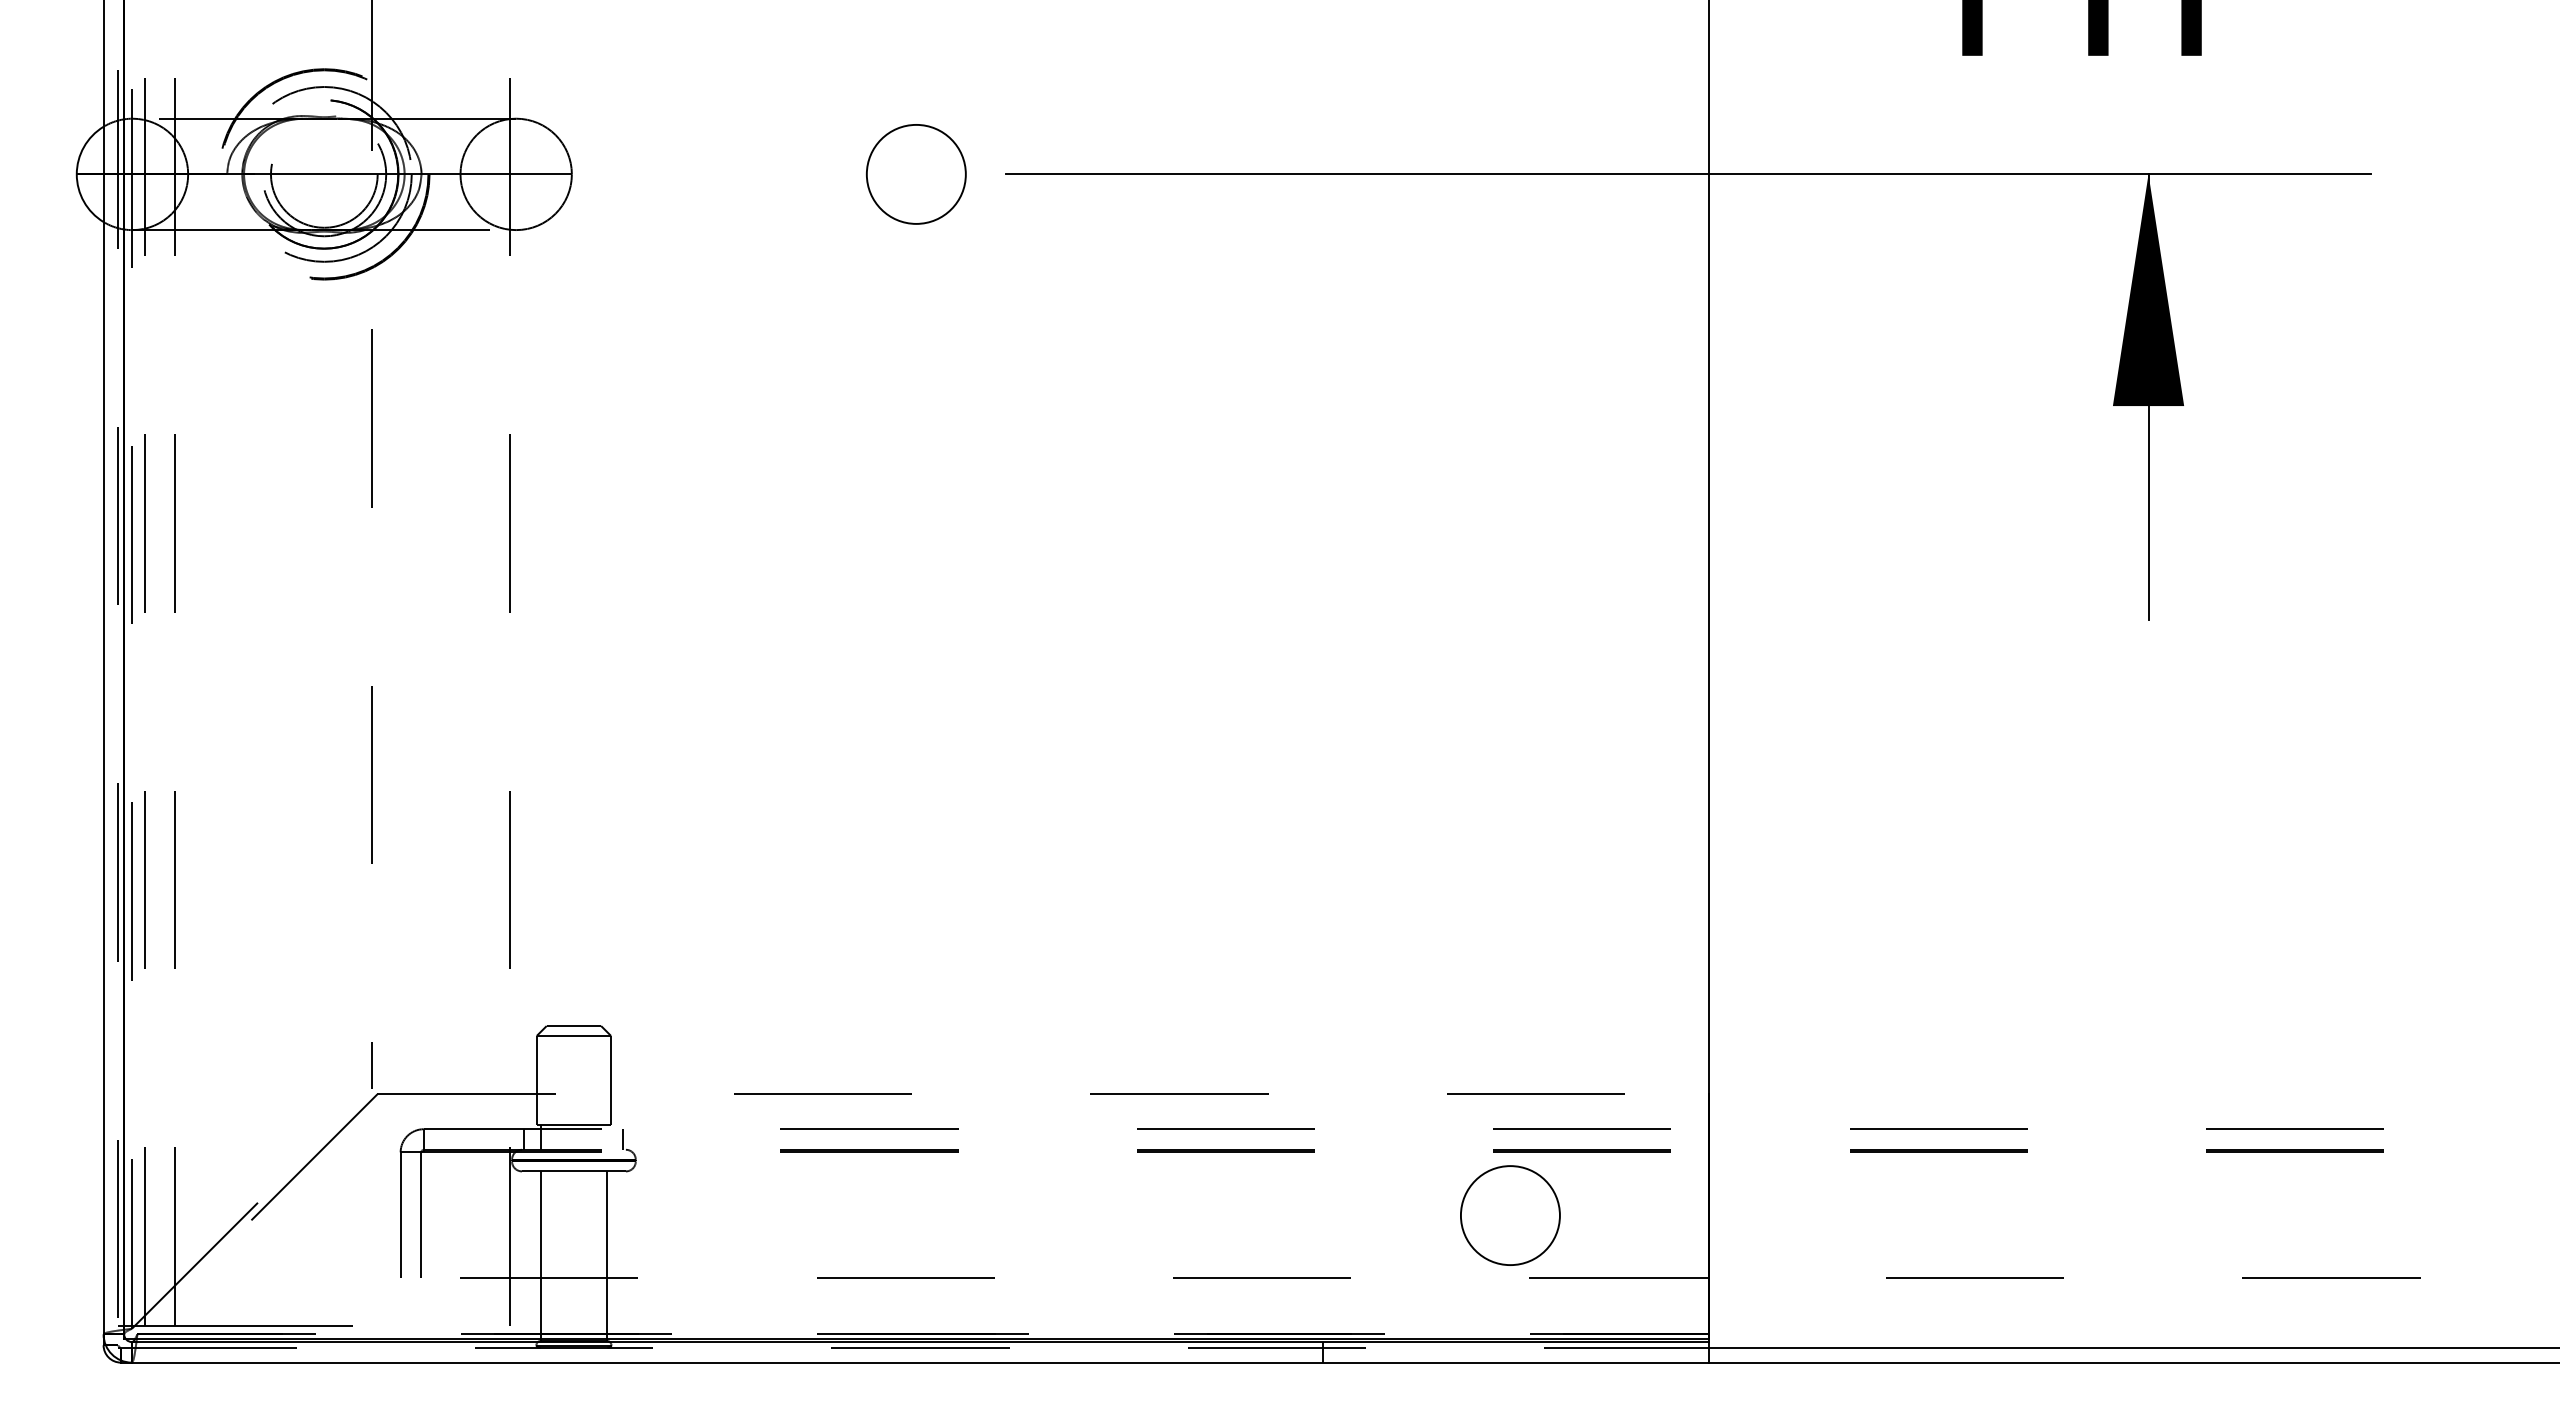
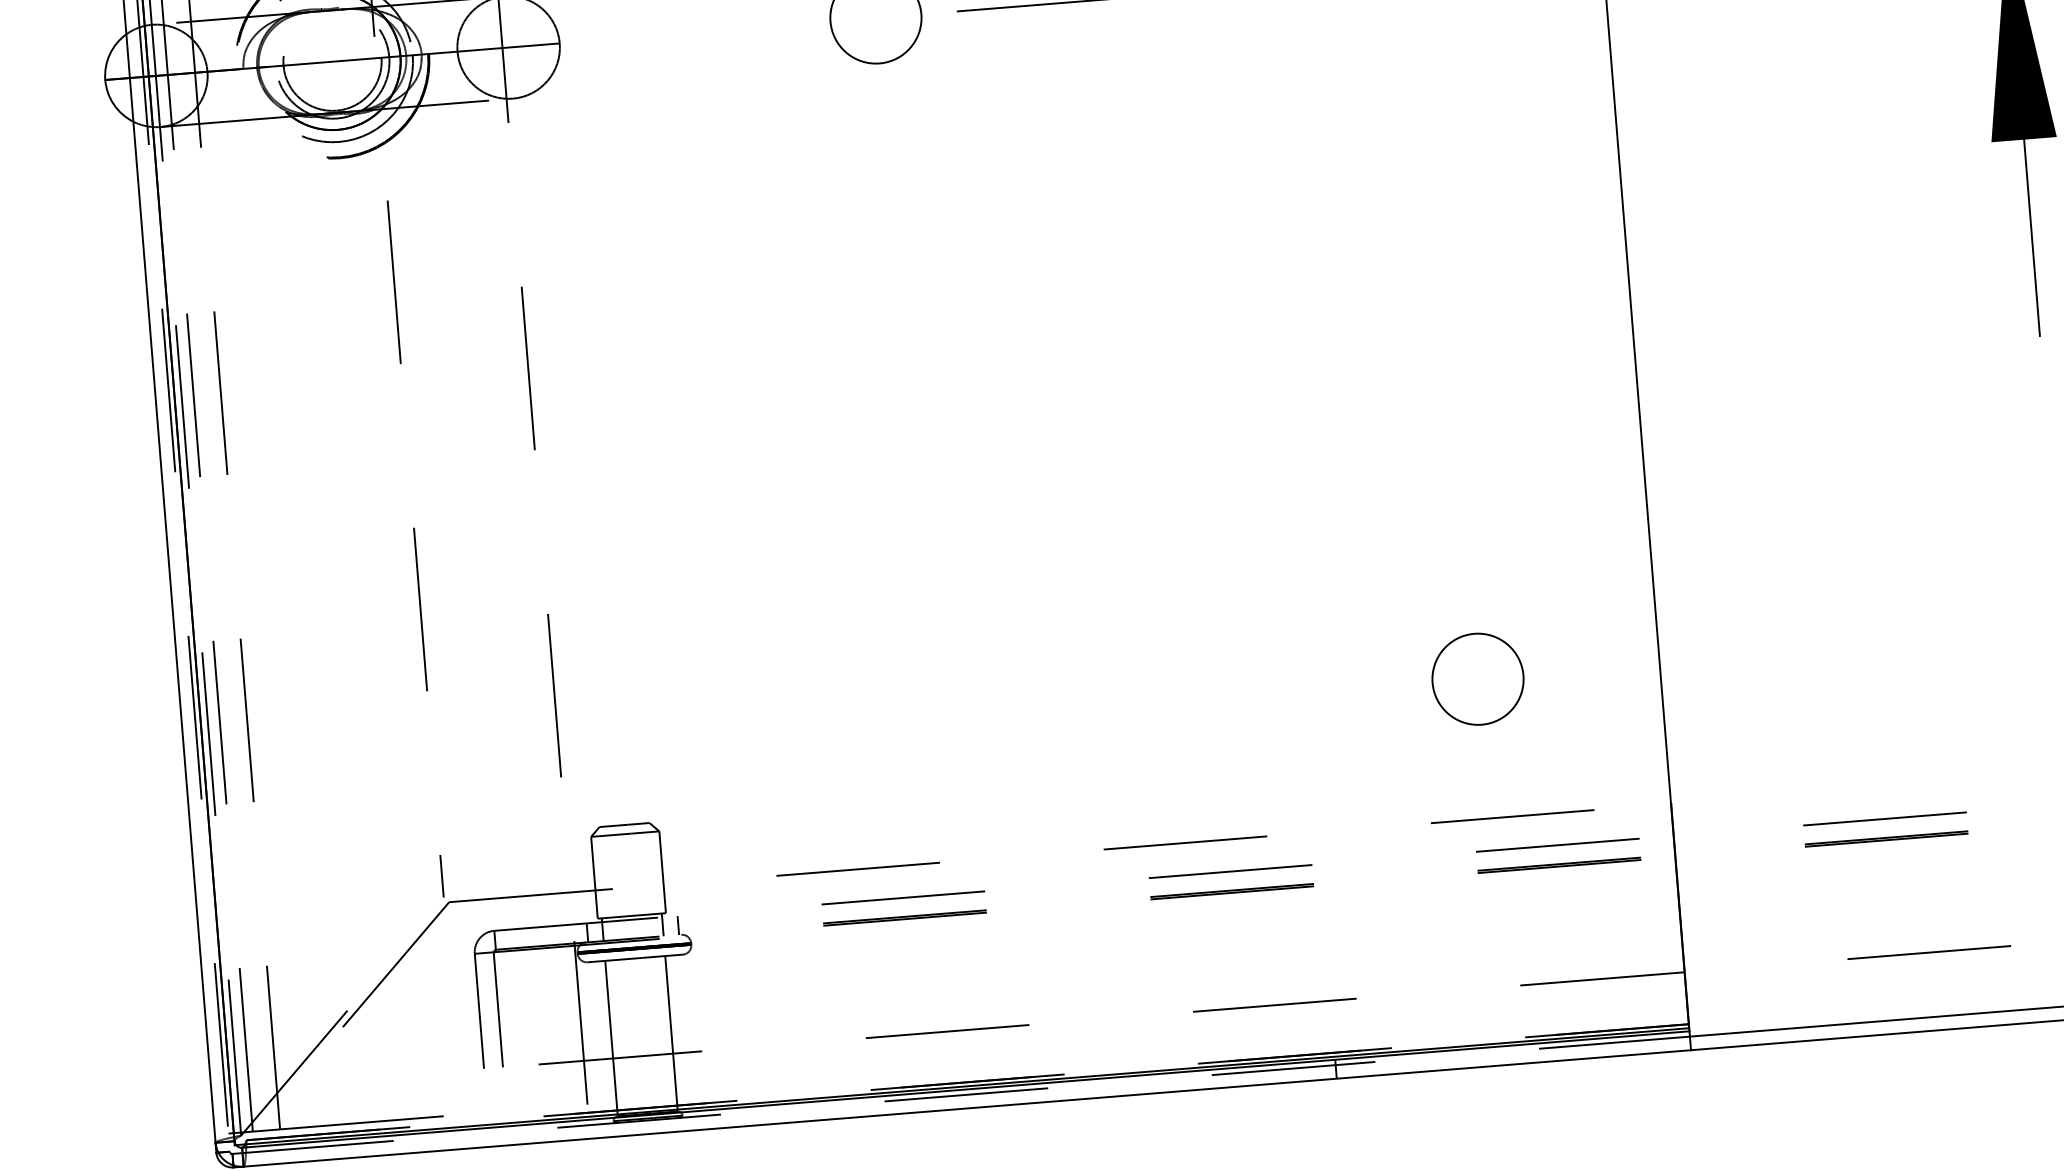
line: (606, 1137) -> (662, 924), added
circle: (1510, 1215) -> (1478, 679), moved

